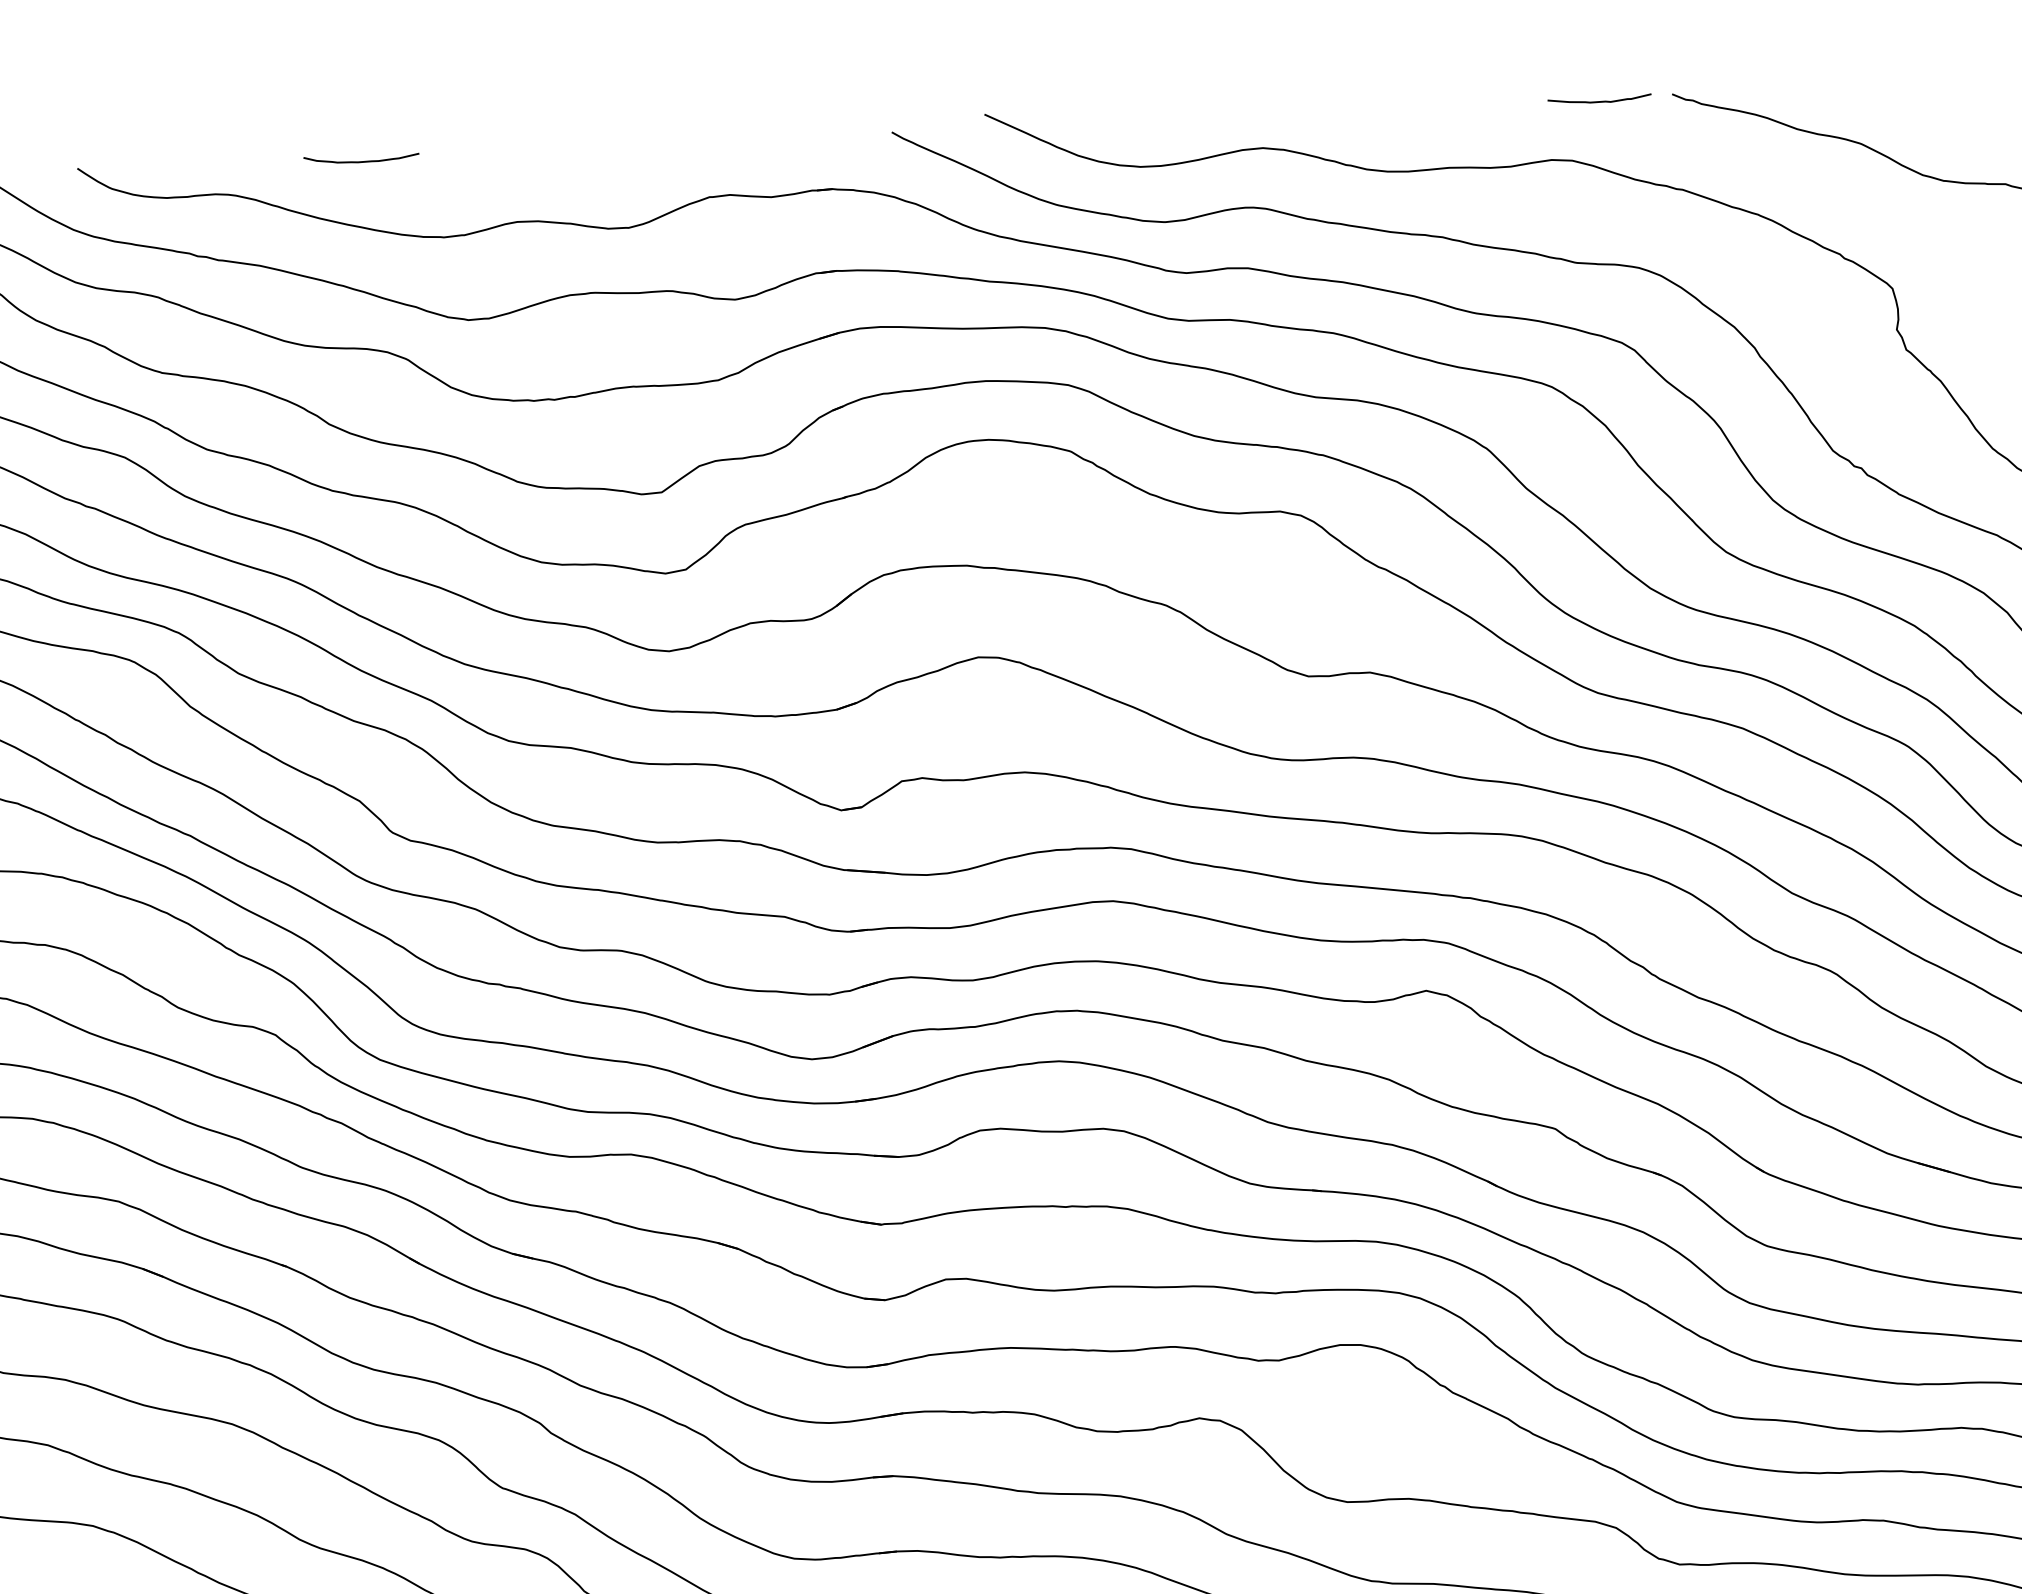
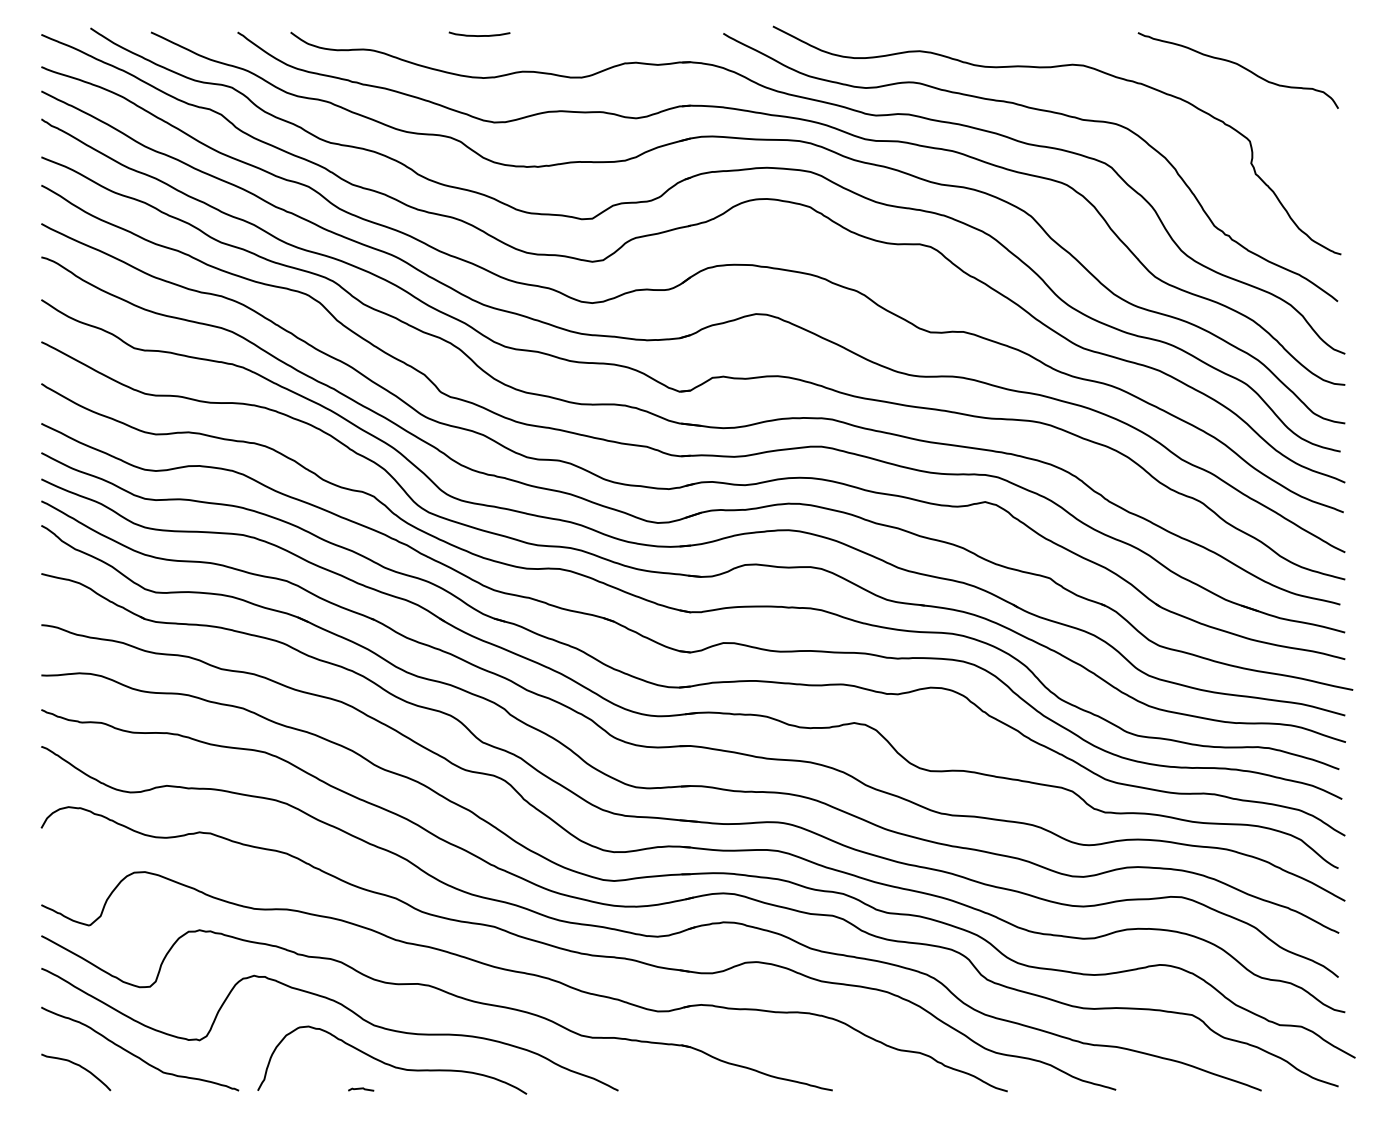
curve: (1597, 100) -> (1098, 34), removed
curve: (361, 160) -> (479, 35), moved

